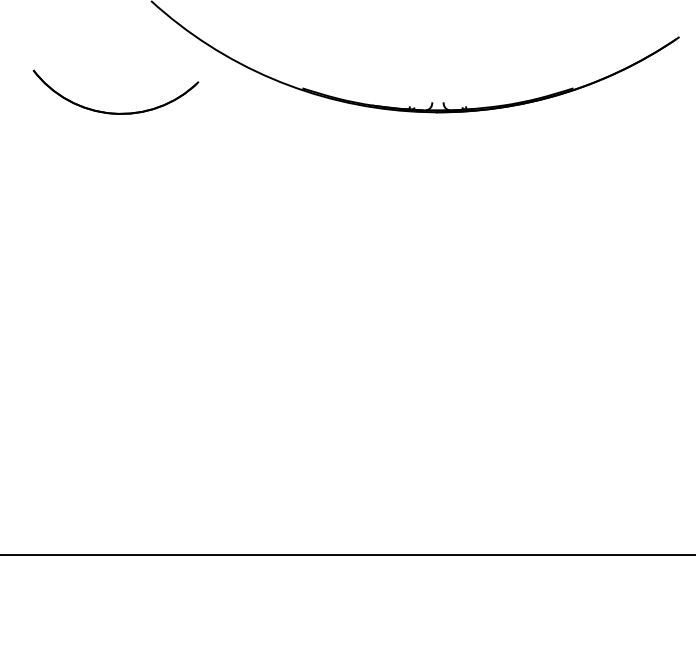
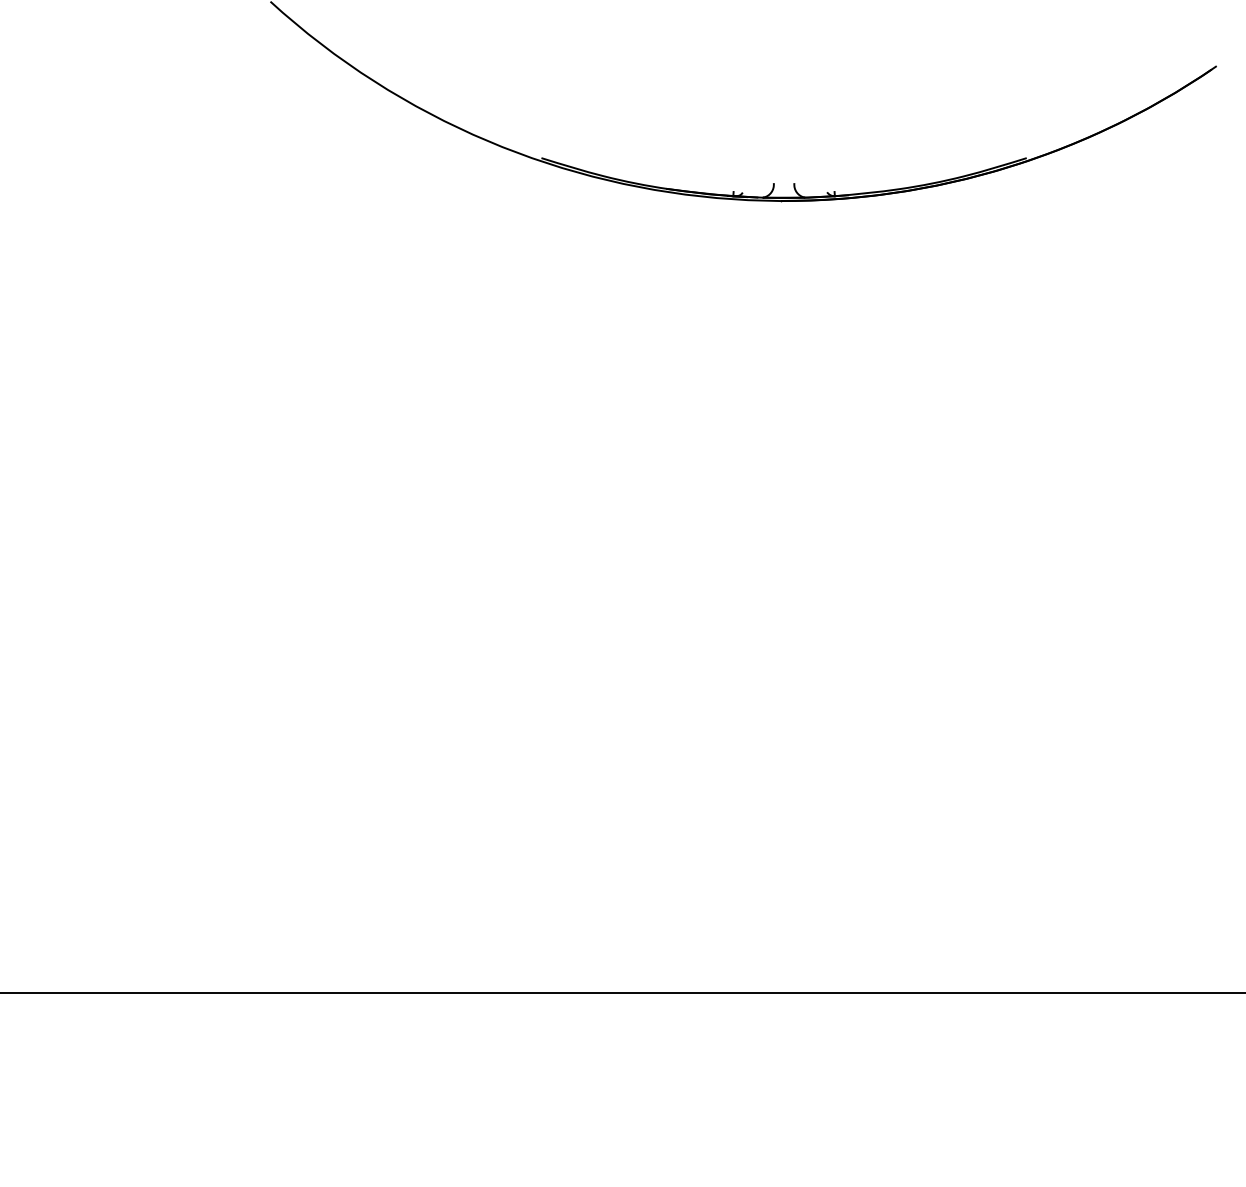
part: (115, 112) -> (206, 201), removed

